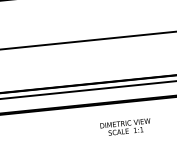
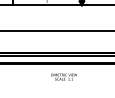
text: (124, 126) -> (63, 76), moved

